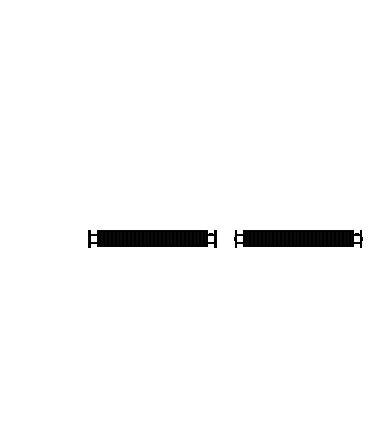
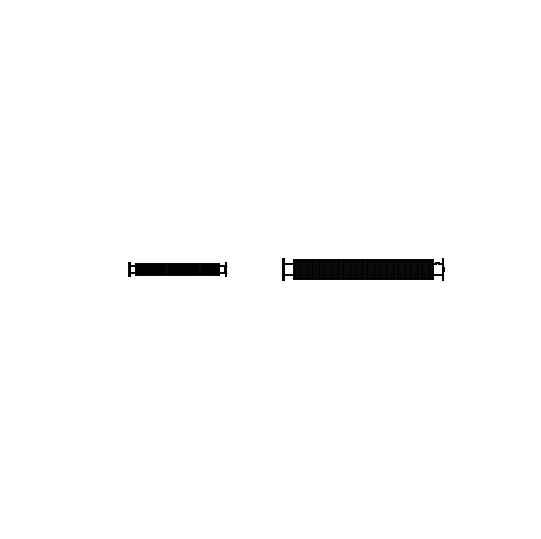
part: (152, 238) -> (177, 269), size x0.6

